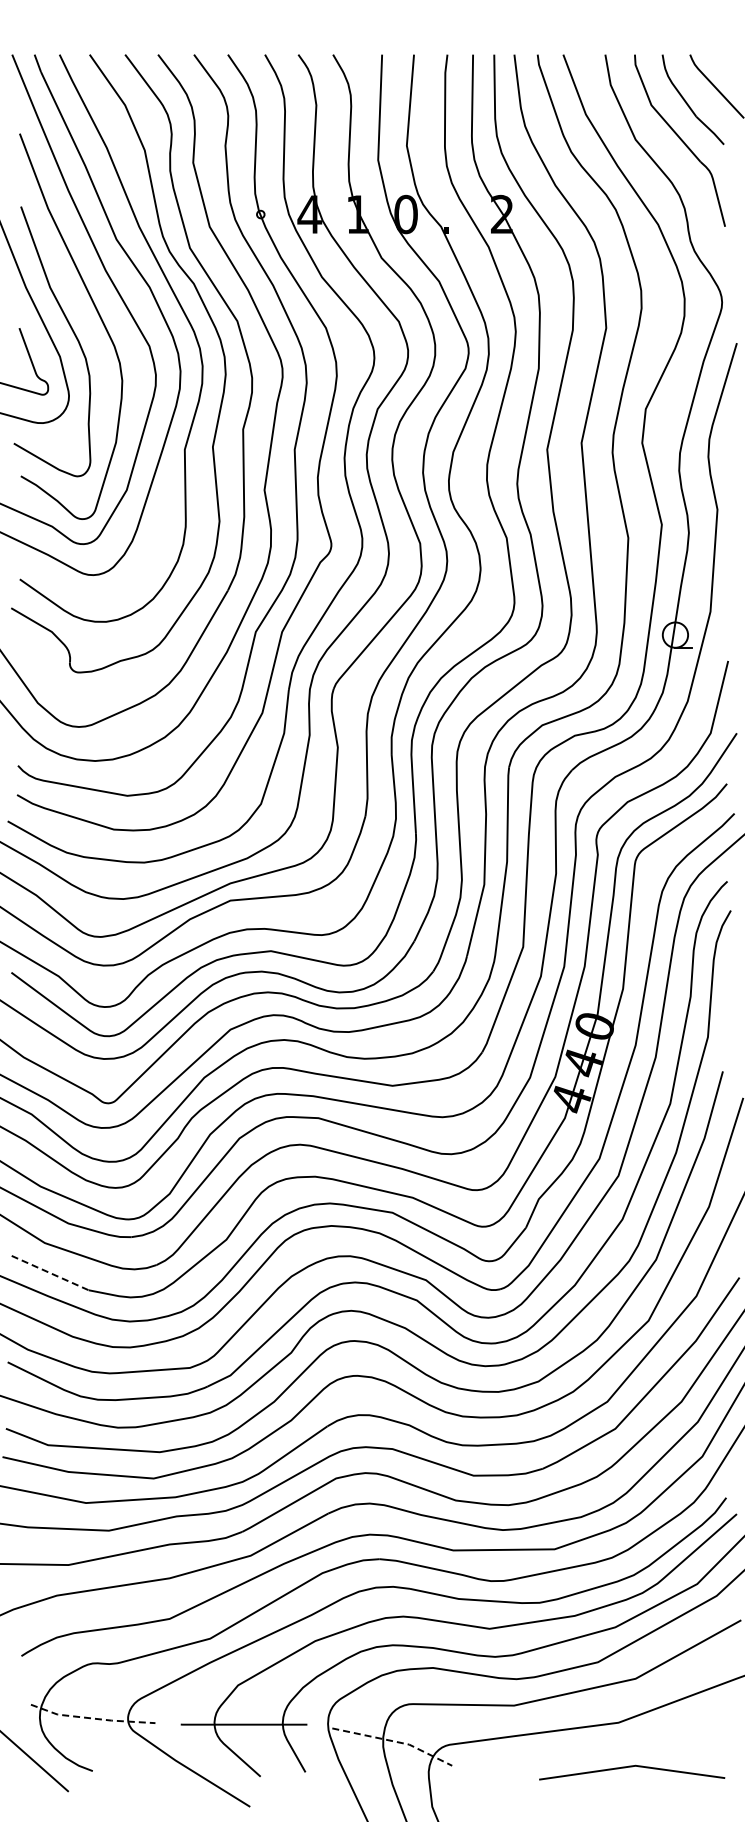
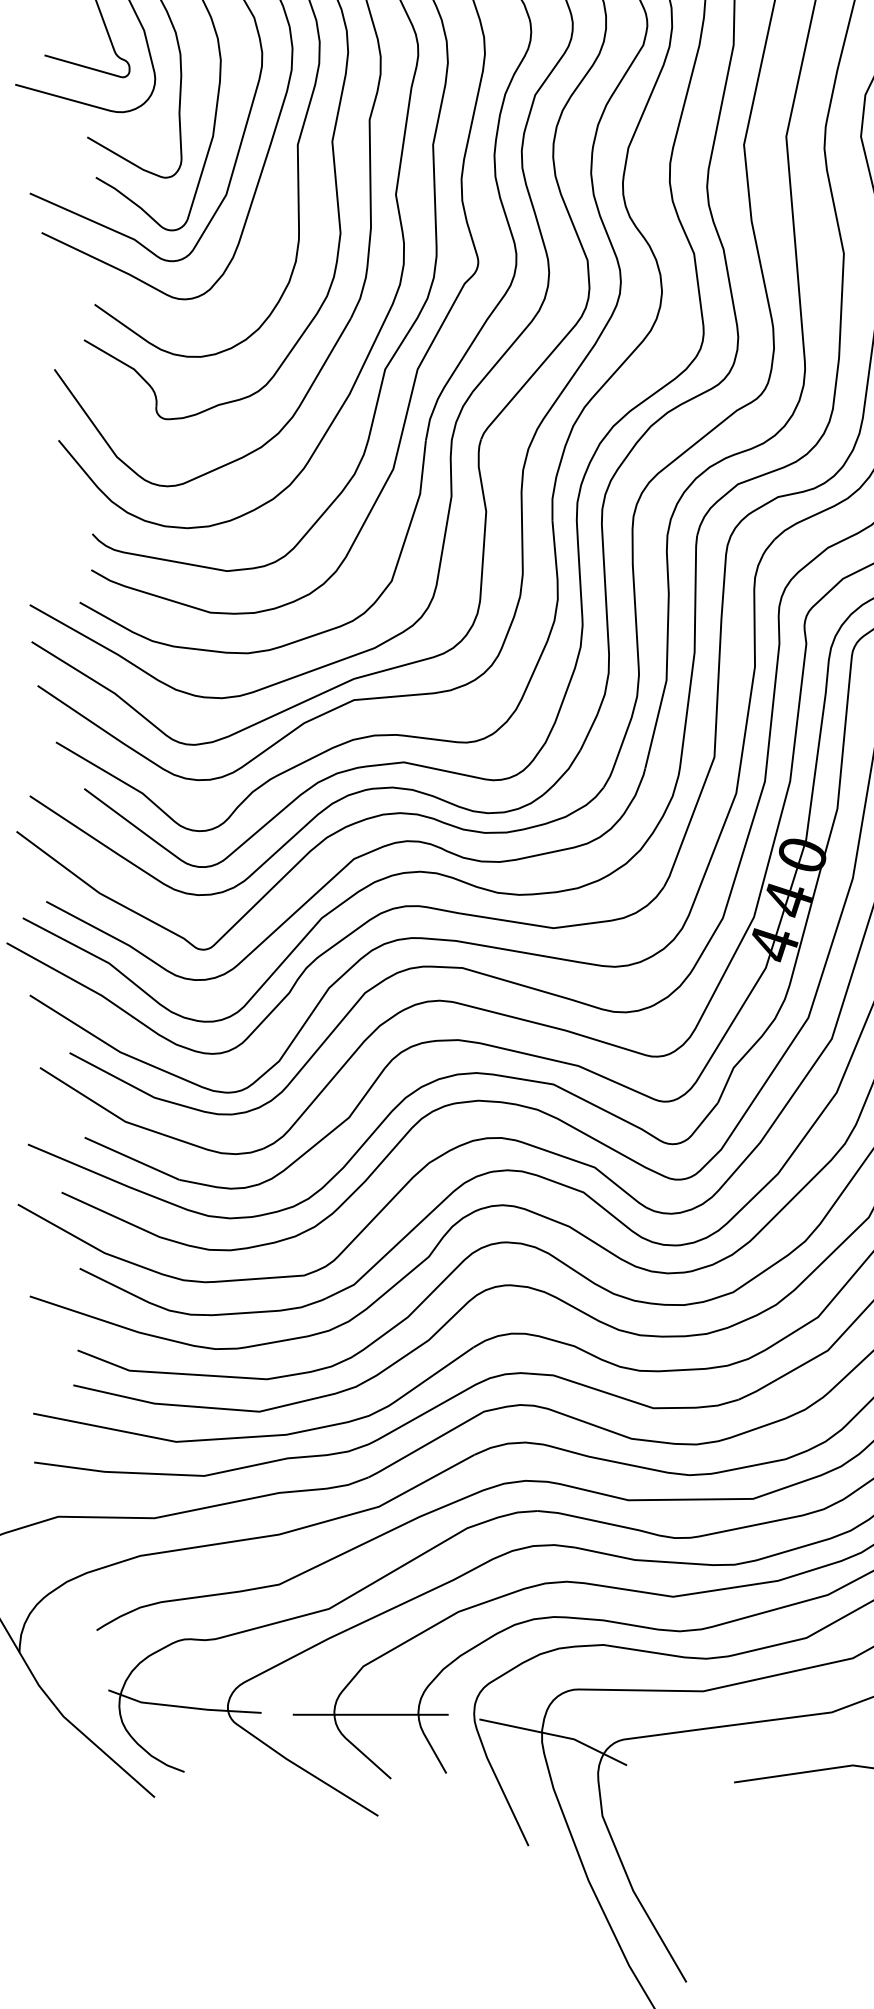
line: (50, 1273) -> (132, 1159), dashed -> solid
line: (92, 1718) -> (184, 1707), dashed -> solid
line: (394, 1741) -> (555, 1735), dashed -> solid

